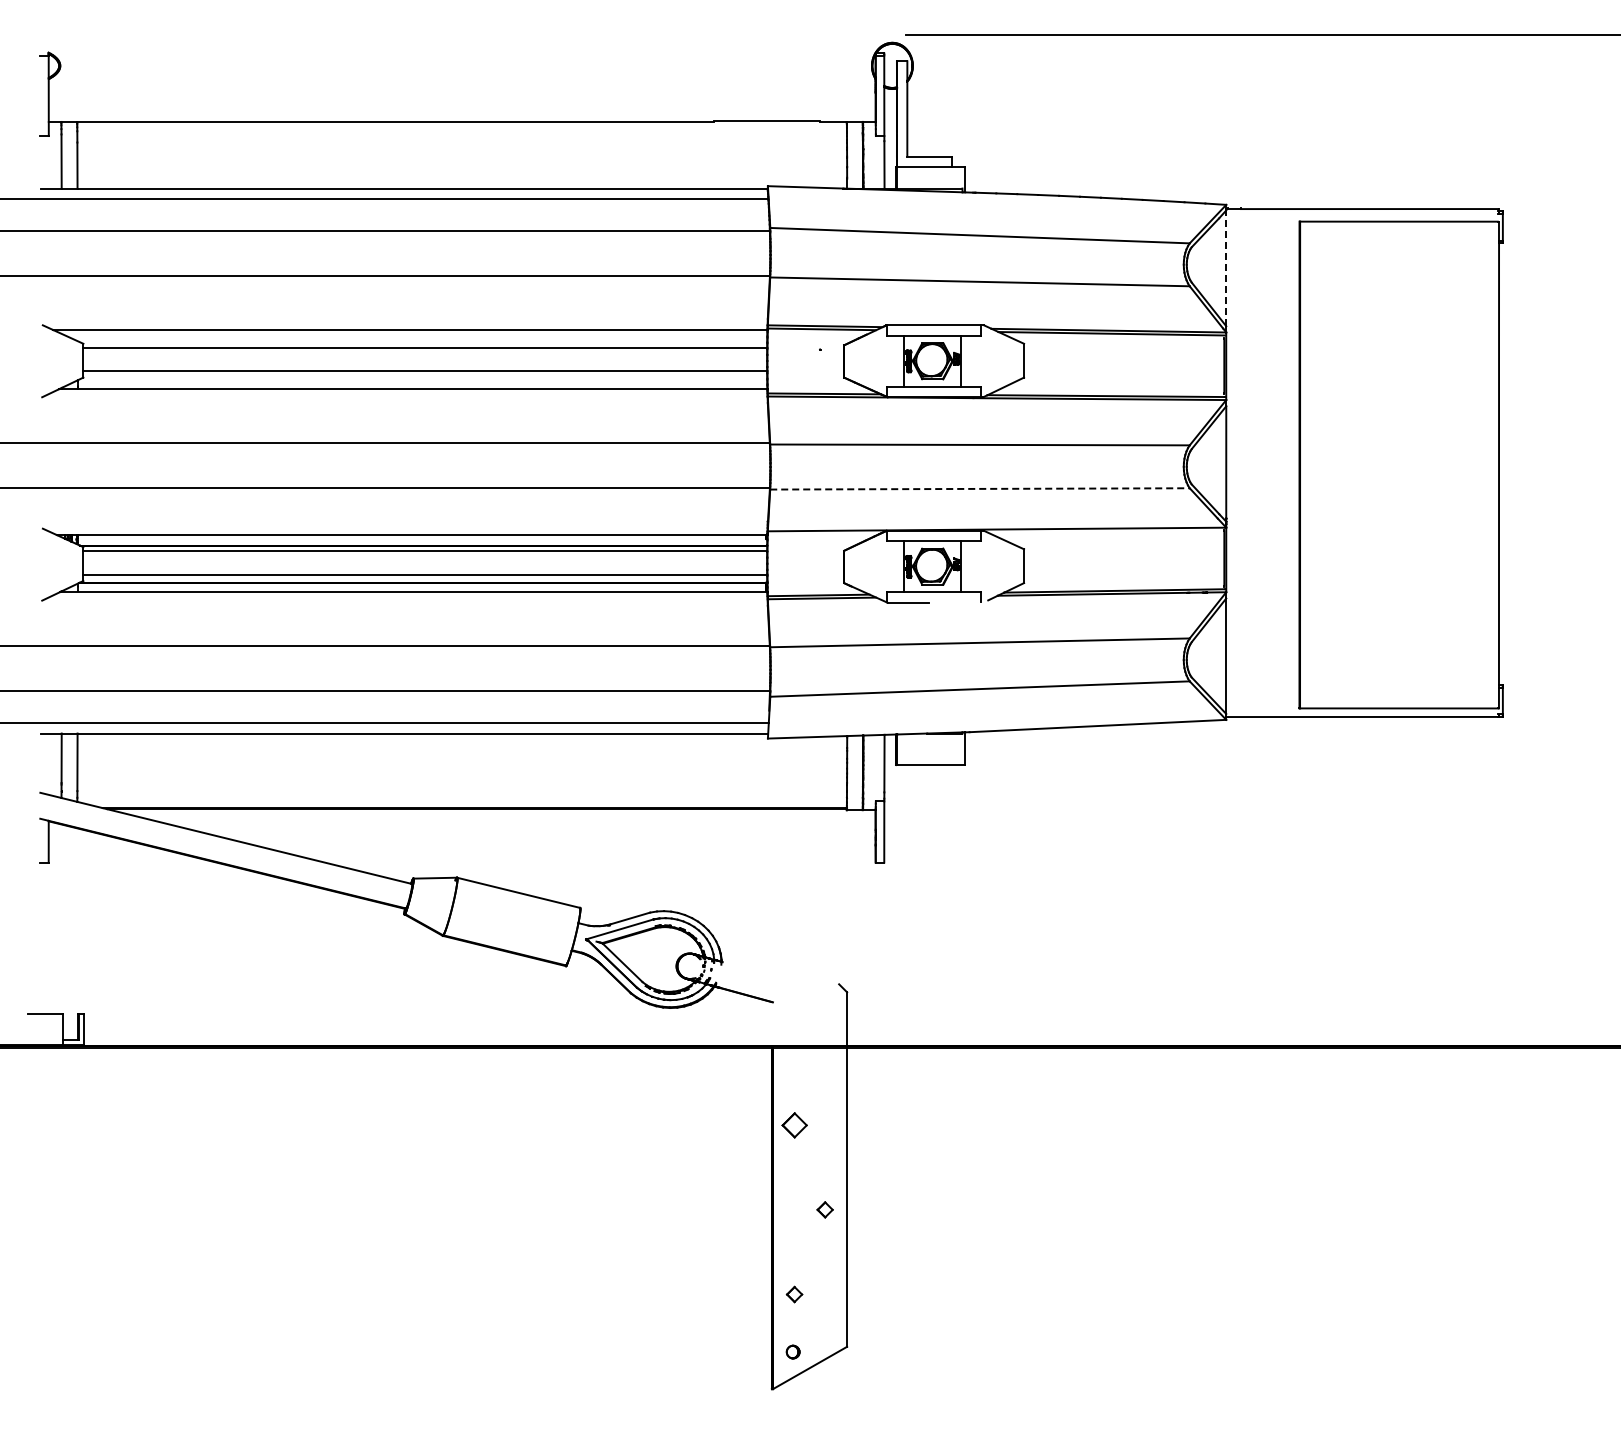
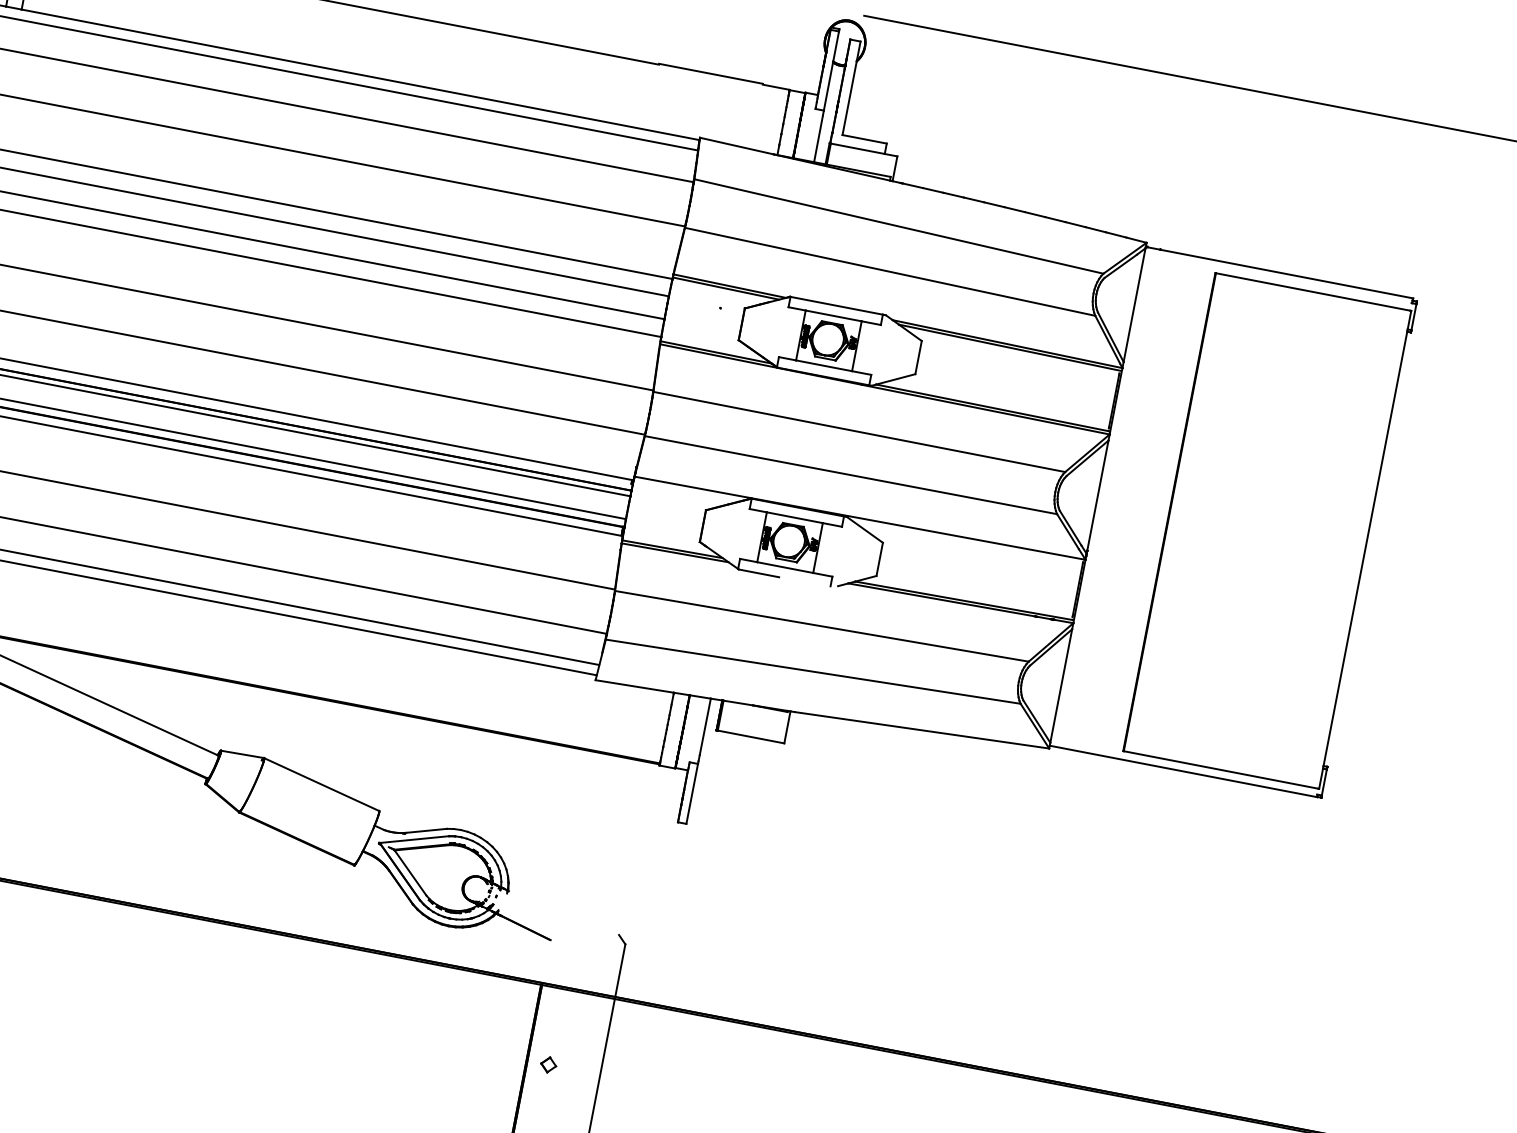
line: (1226, 268) -> (1134, 305), dashed -> solid
line: (979, 488) -> (850, 474), dashed -> solid
part: (794, 1124) -> (548, 1064), size x0.62

